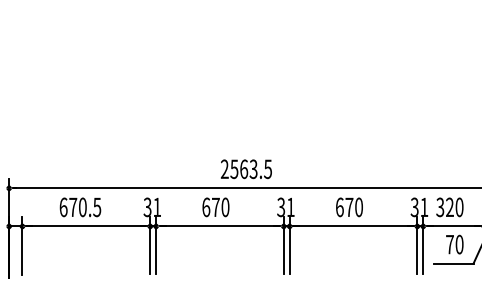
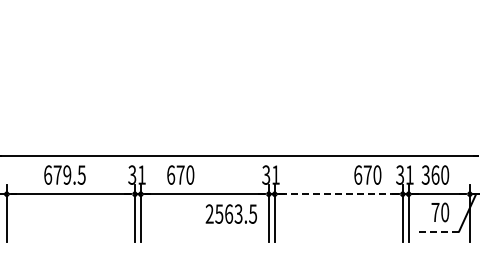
text: (246, 169) -> (231, 214), moved
text: (82, 207) -> (66, 175), 670.5 -> 679.5
text: (215, 207) -> (180, 175), moved
text: (349, 207) -> (367, 175), moved
text: (449, 207) -> (435, 175), 320 -> 360
line: (354, 226) -> (339, 194), solid -> dashed
line: (453, 263) -> (439, 231), solid -> dashed

